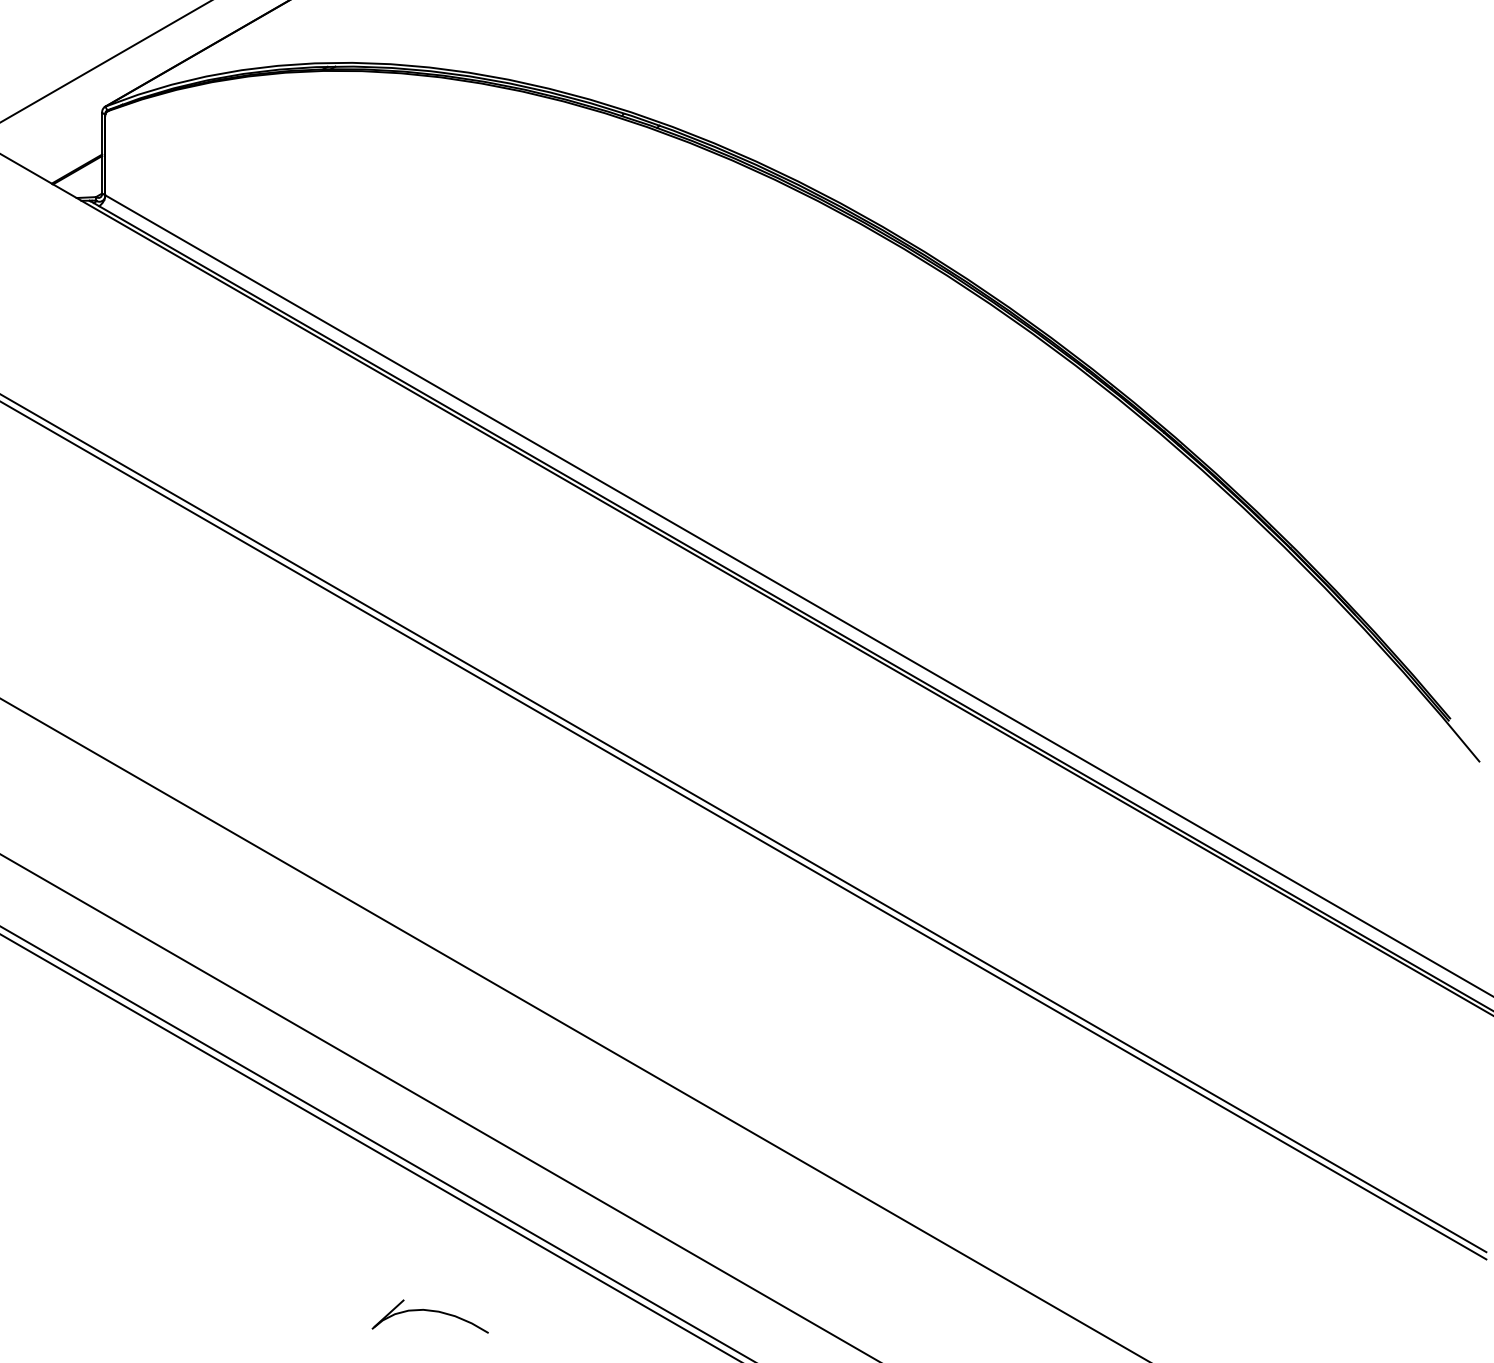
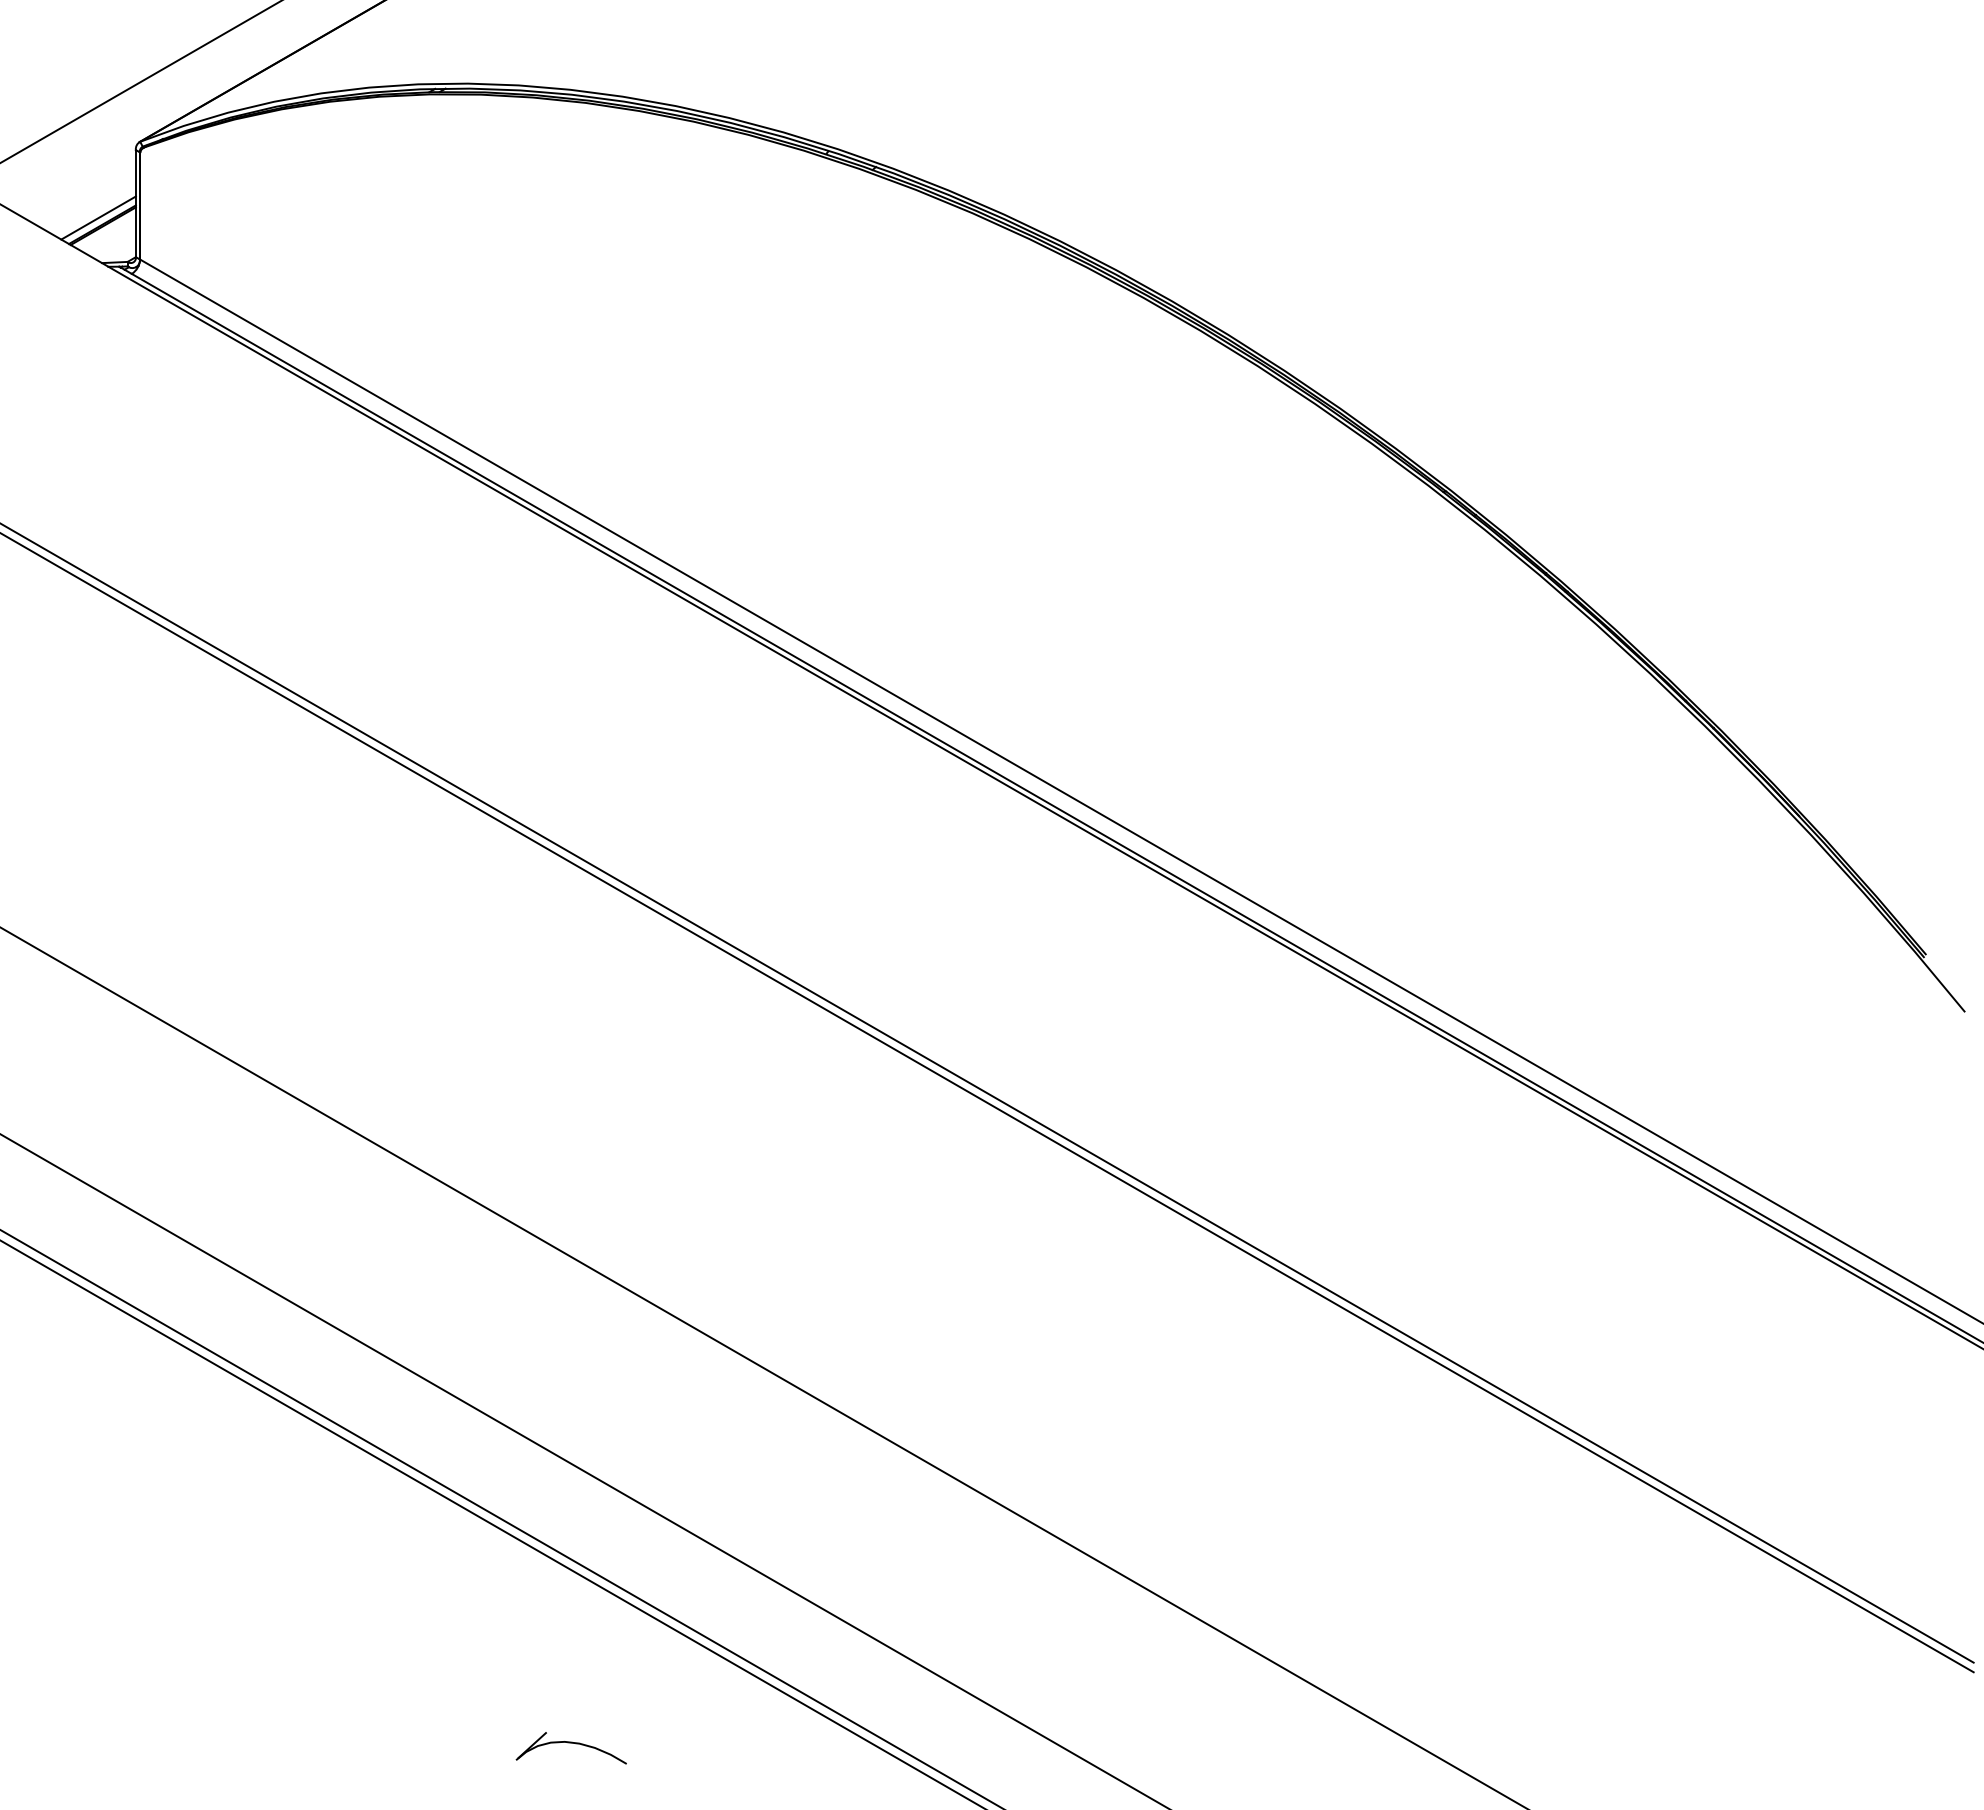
line: (74, 163) -> (98, 217), added
part: (429, 1316) -> (570, 1748), size x0.71

